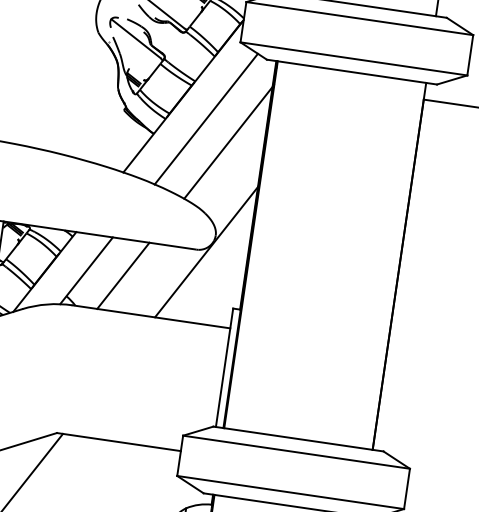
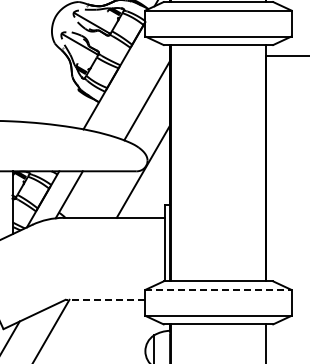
line: (205, 119) -> (130, 88), removed
line: (122, 275) -> (92, 194), removed
line: (119, 441) -> (105, 299), solid -> dashed
line: (296, 451) -> (218, 289), solid -> dashed

